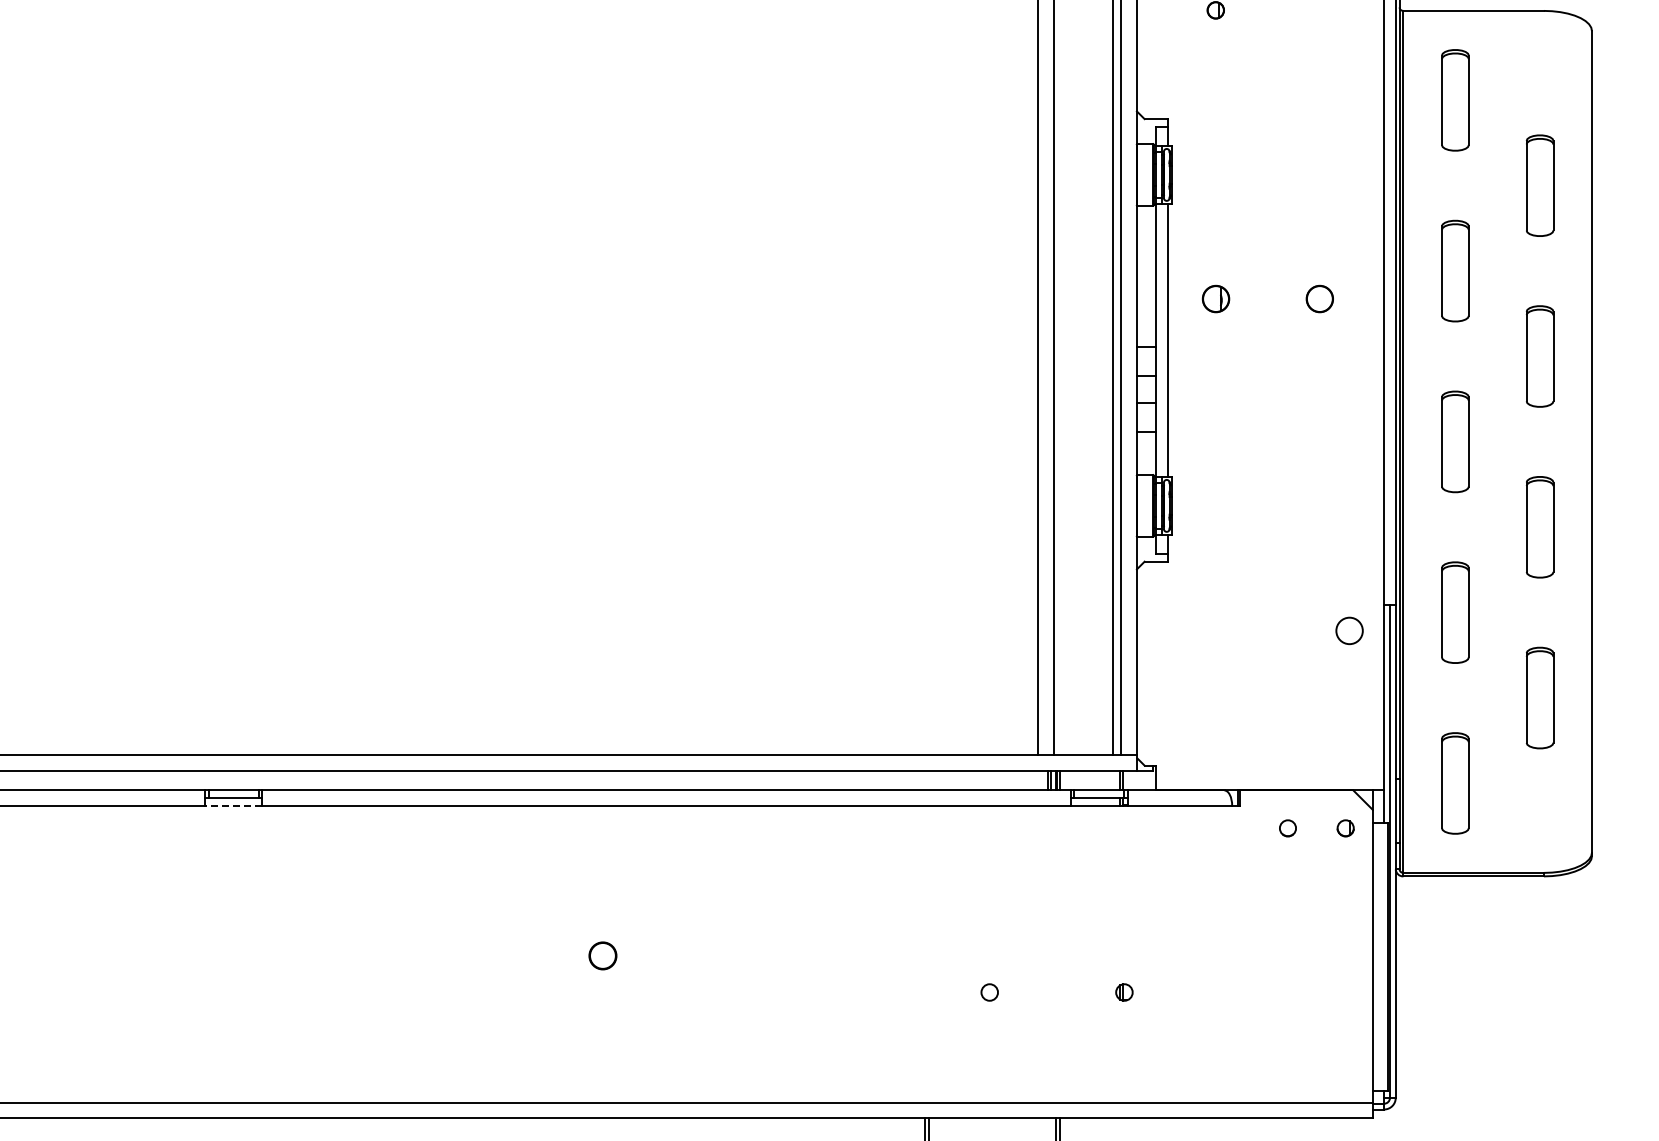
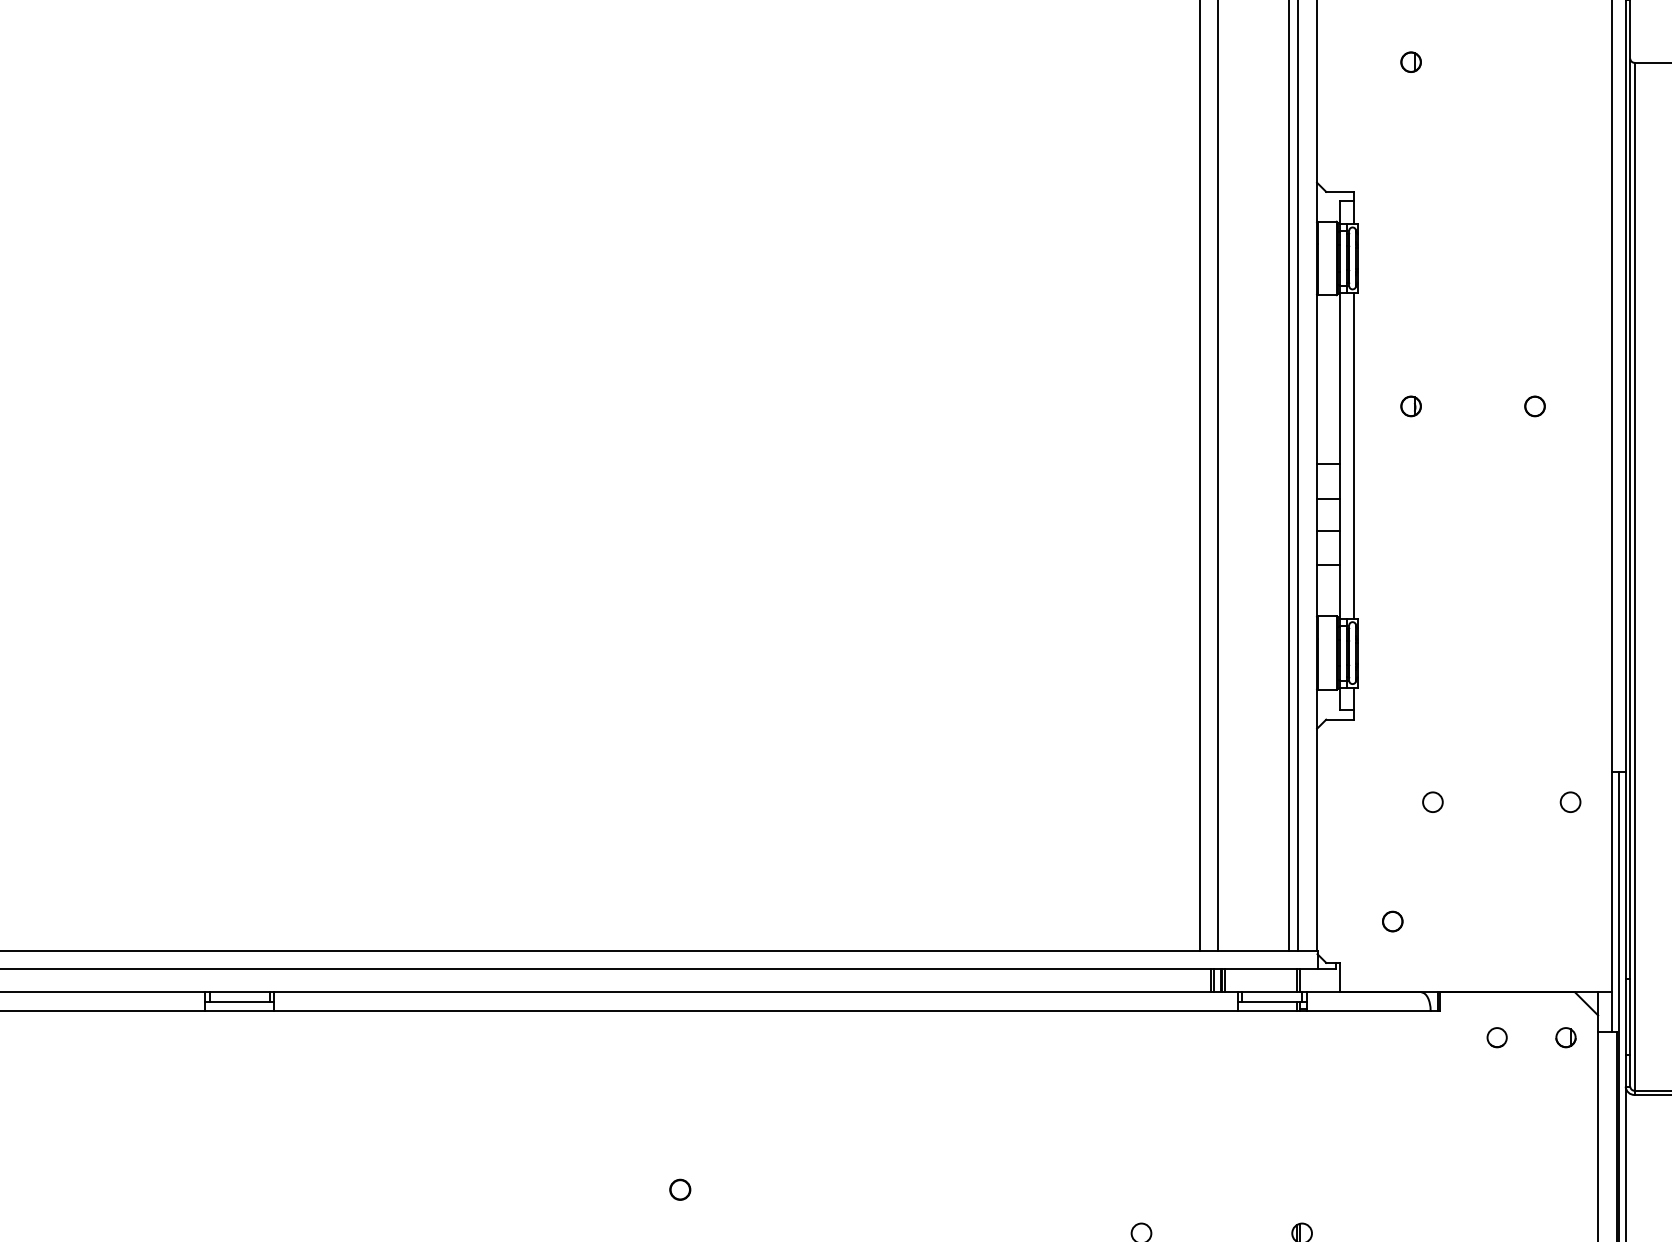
part: (1215, 298) -> (1410, 405), size x0.62
part: (1319, 298) -> (1534, 405), size x0.62
circle: (1234, 630) -> (1433, 801), added
circle: (1349, 630) -> (1570, 801), size x0.62
part: (1200, 730) -> (1392, 920), added
line: (233, 805) -> (239, 1010), dashed -> solid
part: (602, 955) -> (679, 1189), size x0.62

